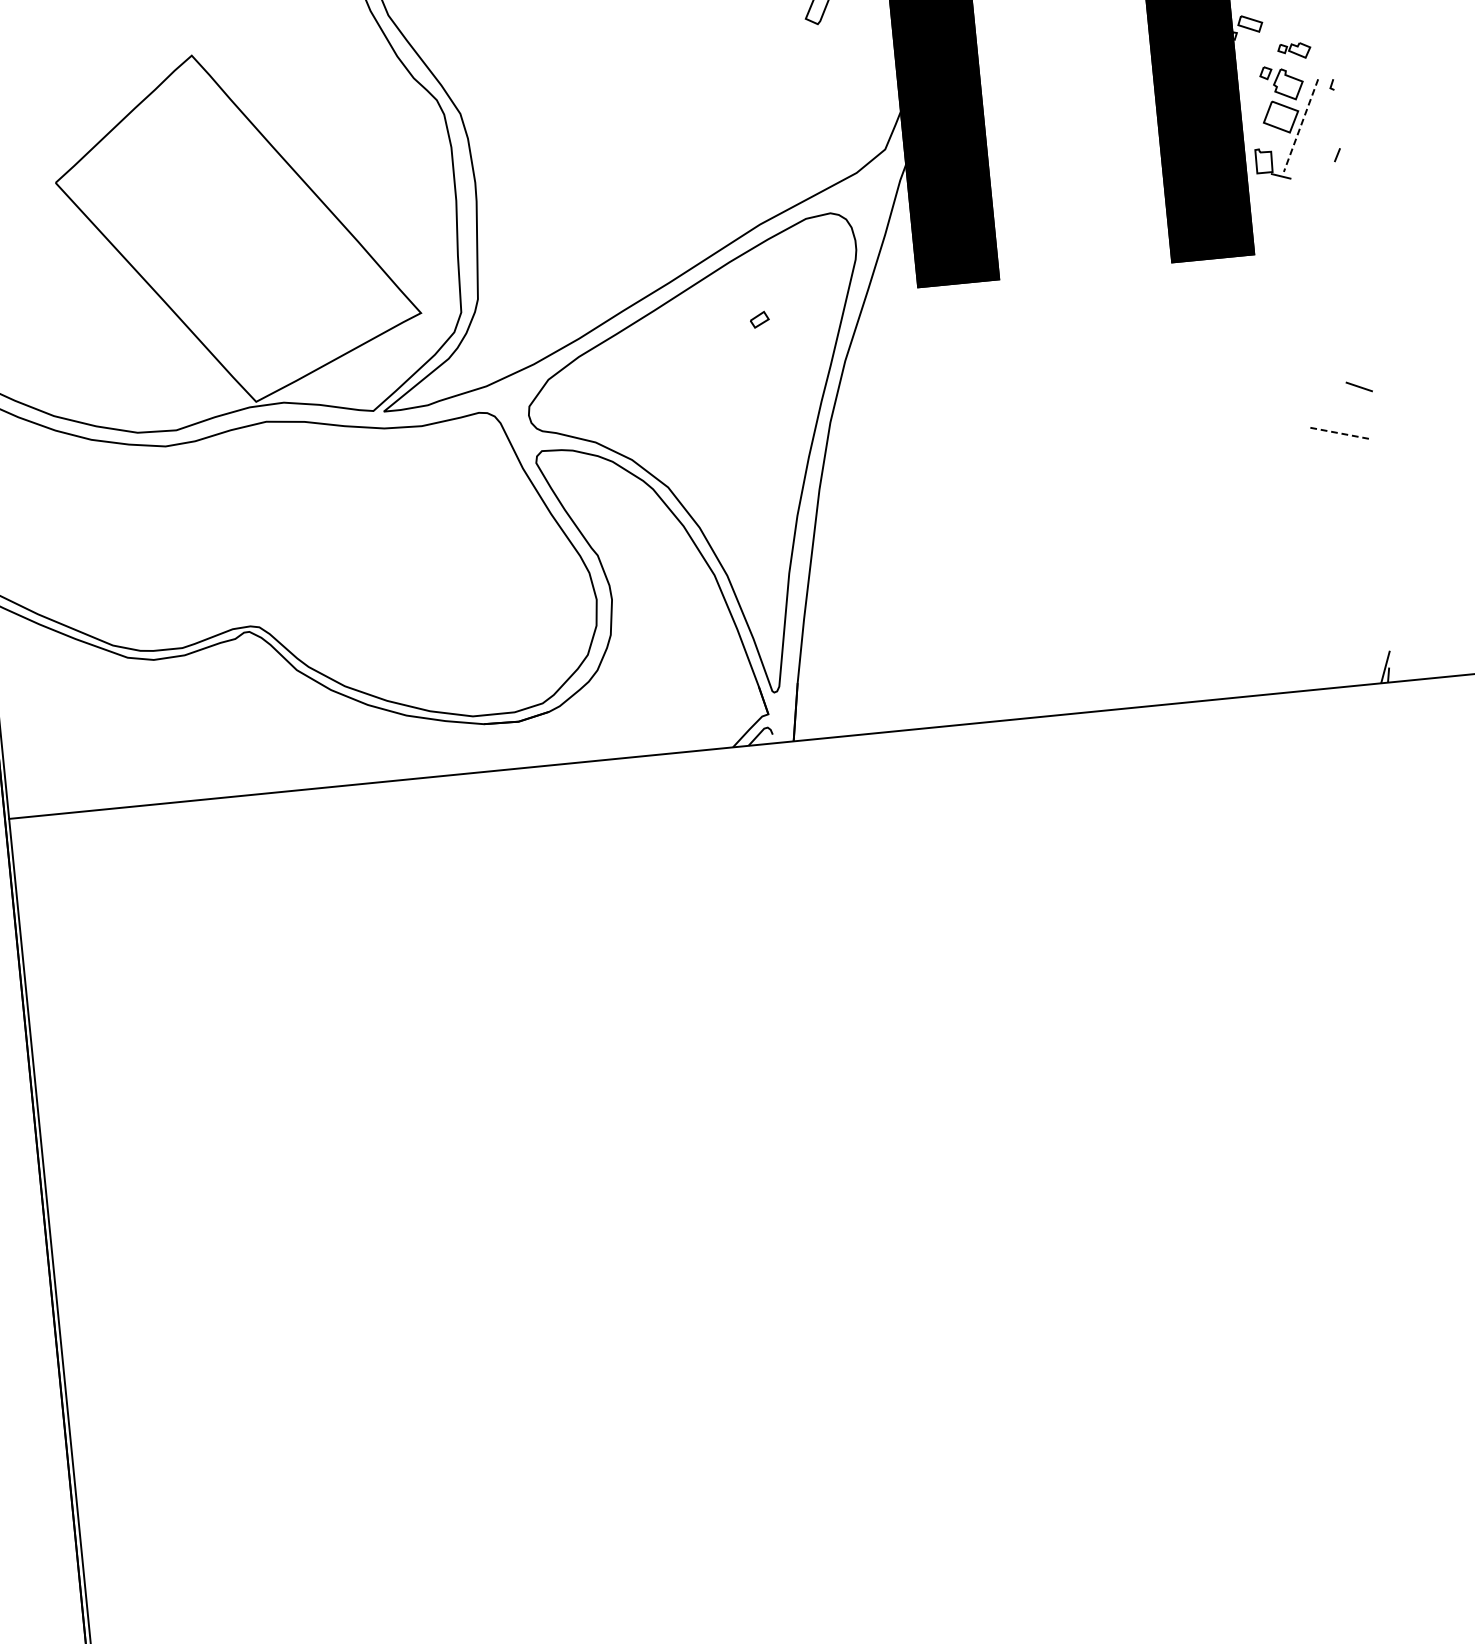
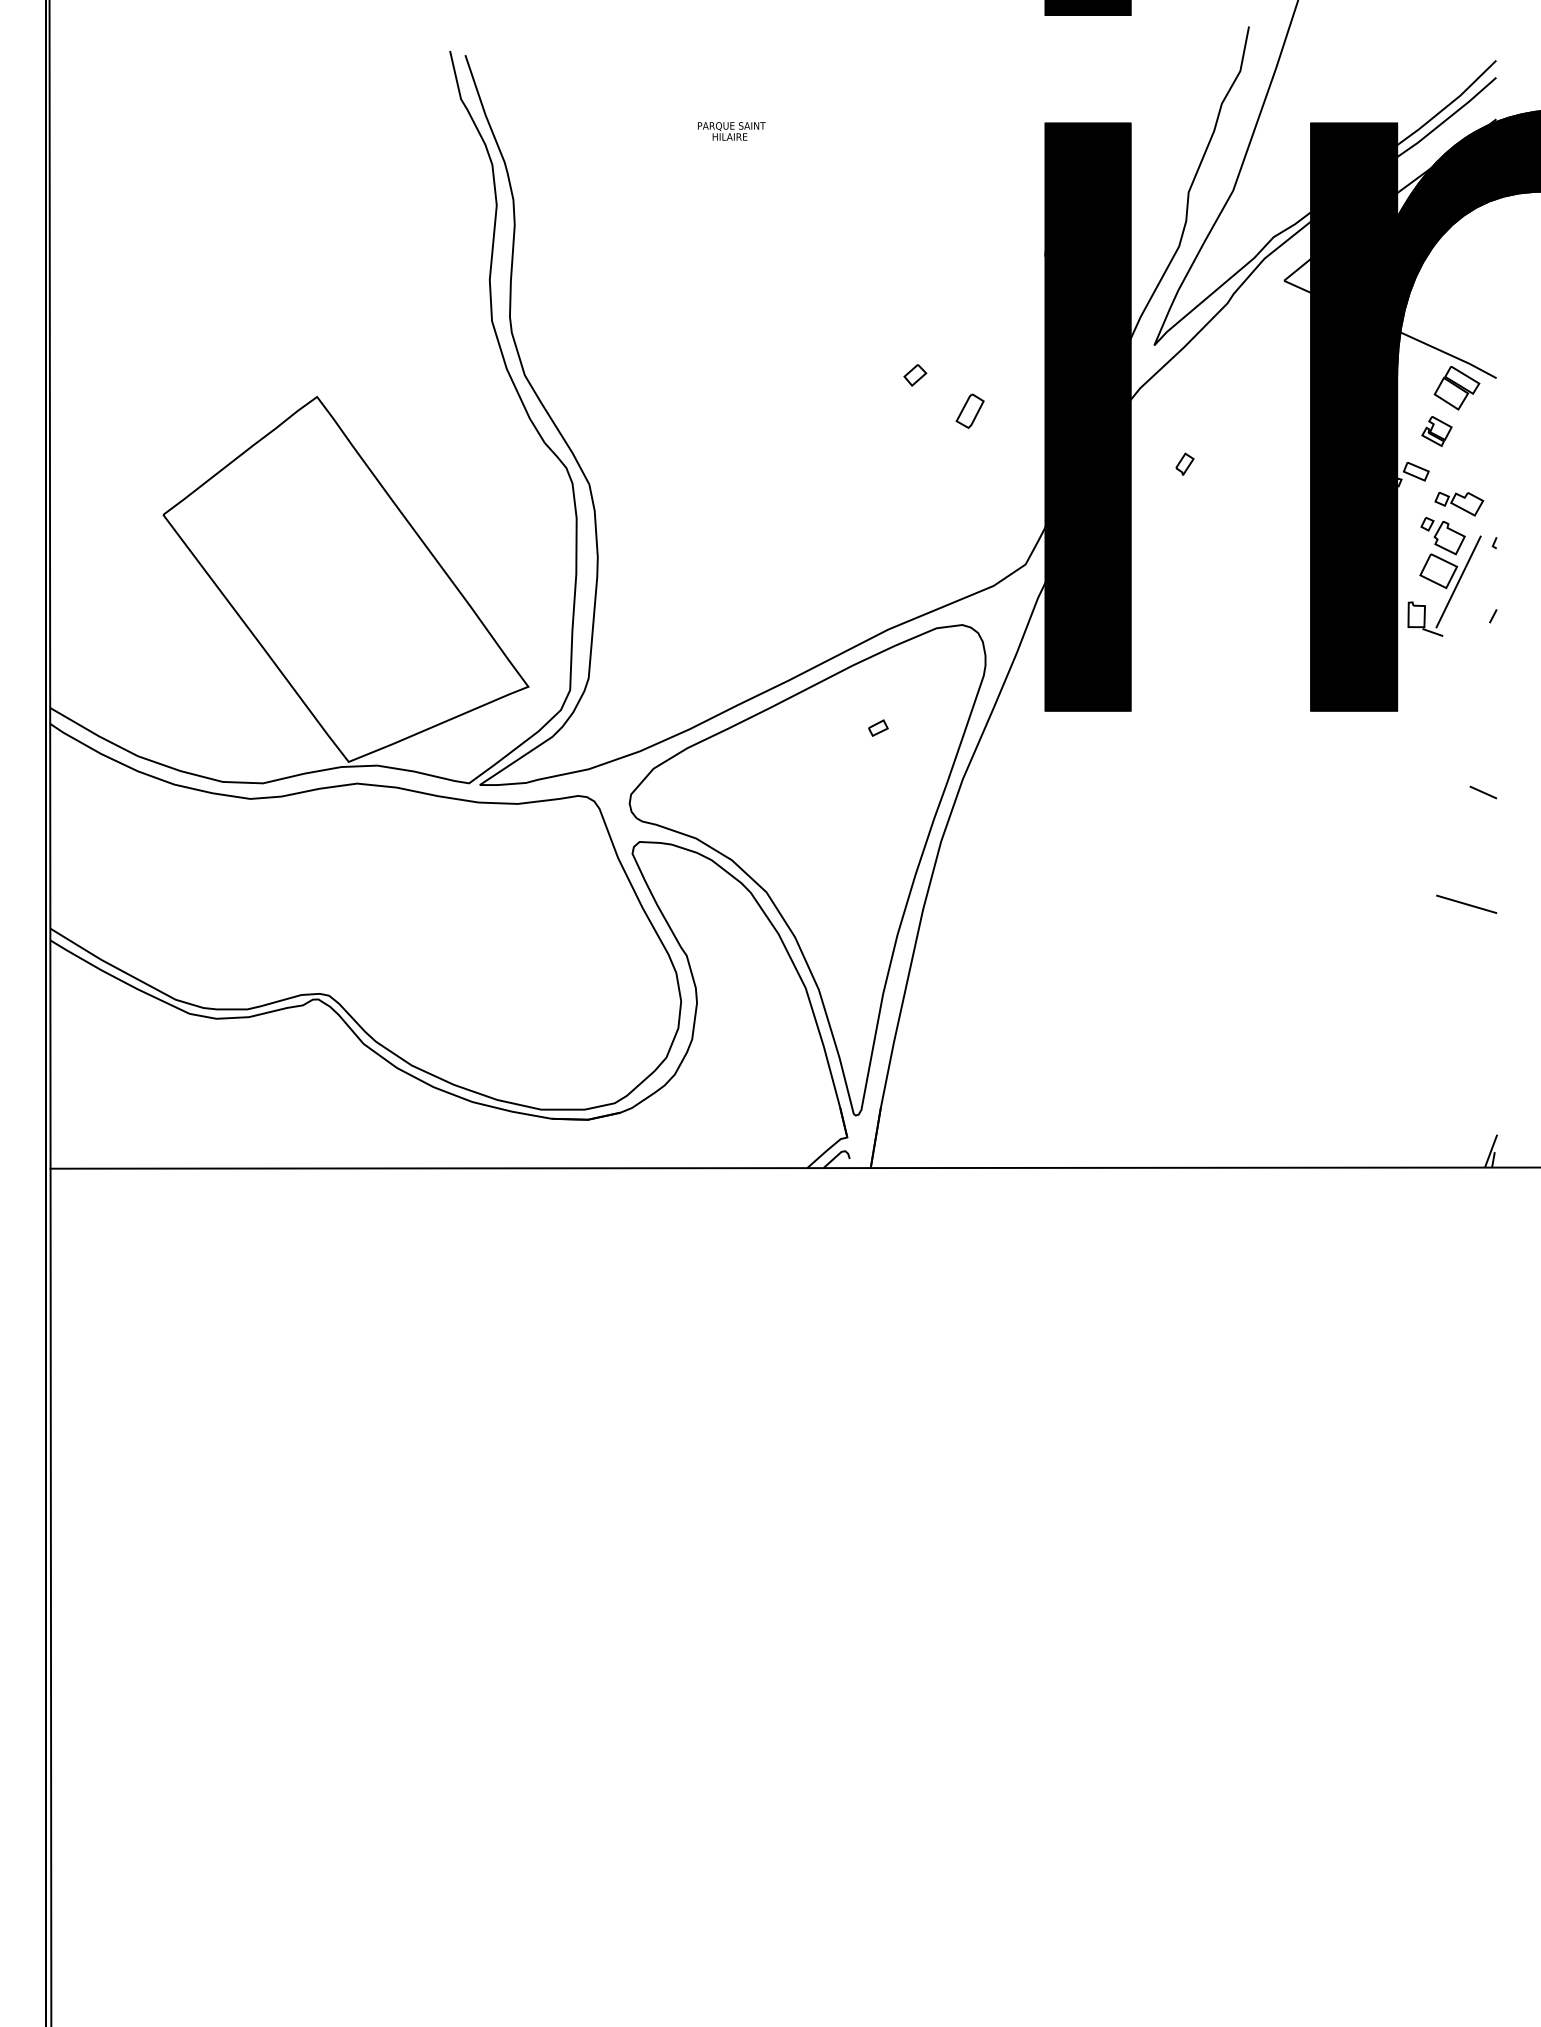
part: (1027, 37) -> (1184, 463), added
part: (1294, 51) -> (1459, 504), size x1.43
line: (1301, 126) -> (1458, 582), dashed -> solid
line: (1358, 387) -> (1482, 792), moved
line: (1338, 433) -> (1466, 904), dashed -> solid

